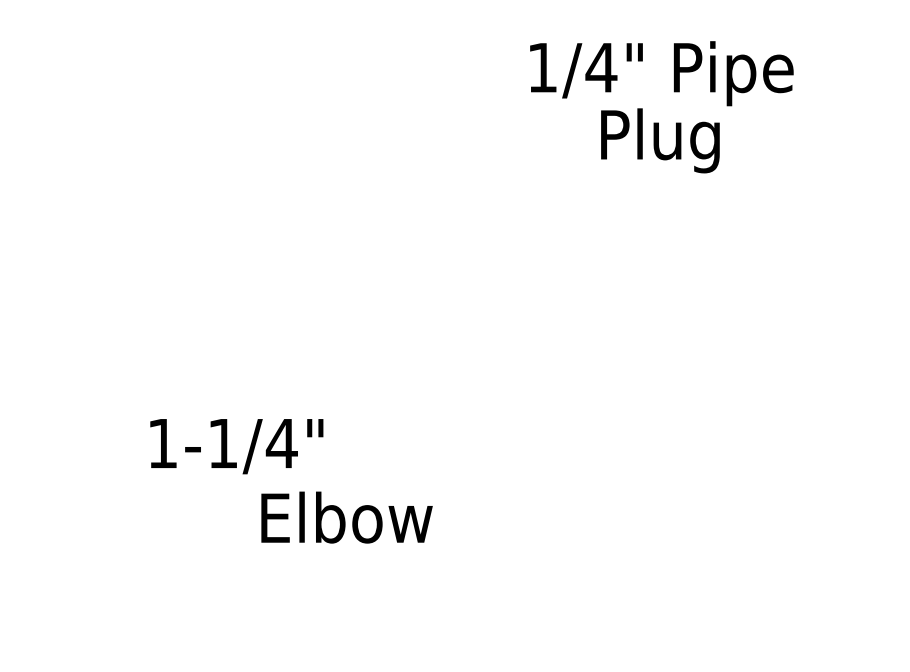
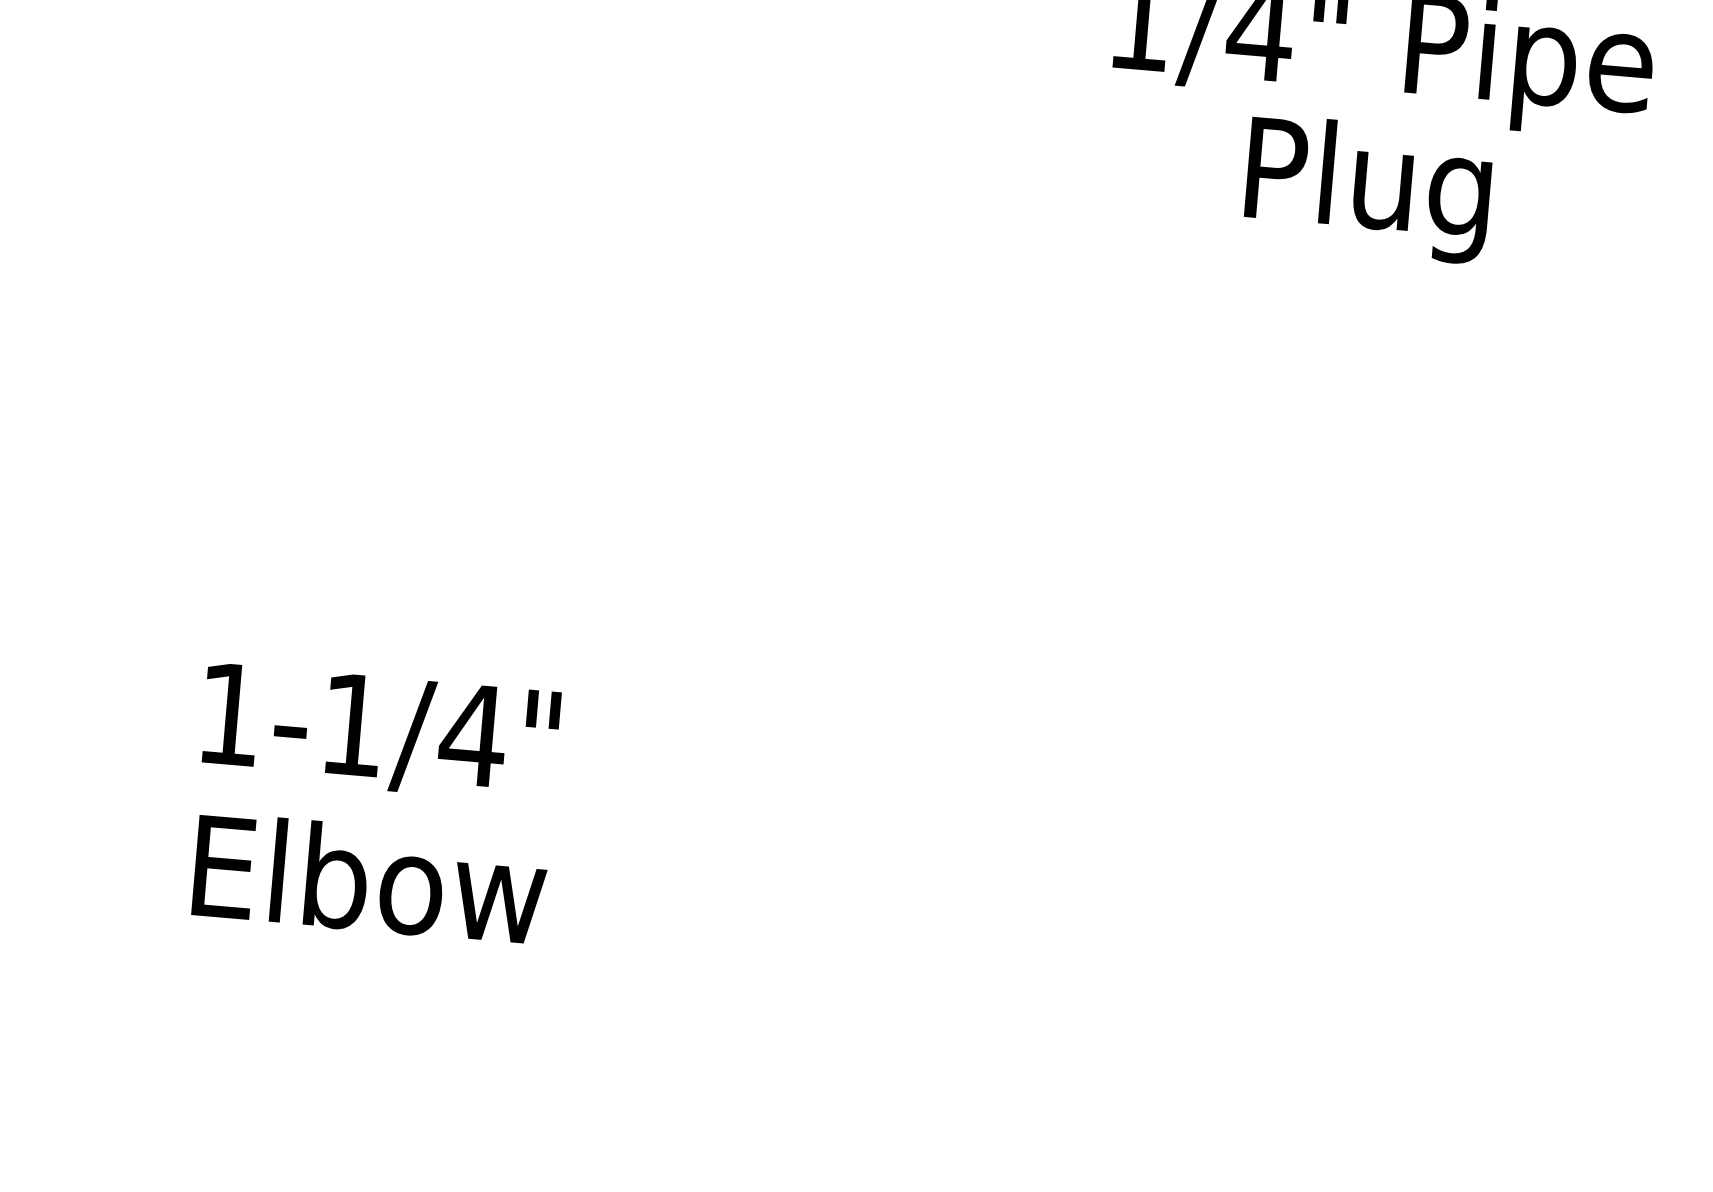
text: (236, 446) -> (379, 733), moved
text: (346, 517) -> (369, 878), moved

